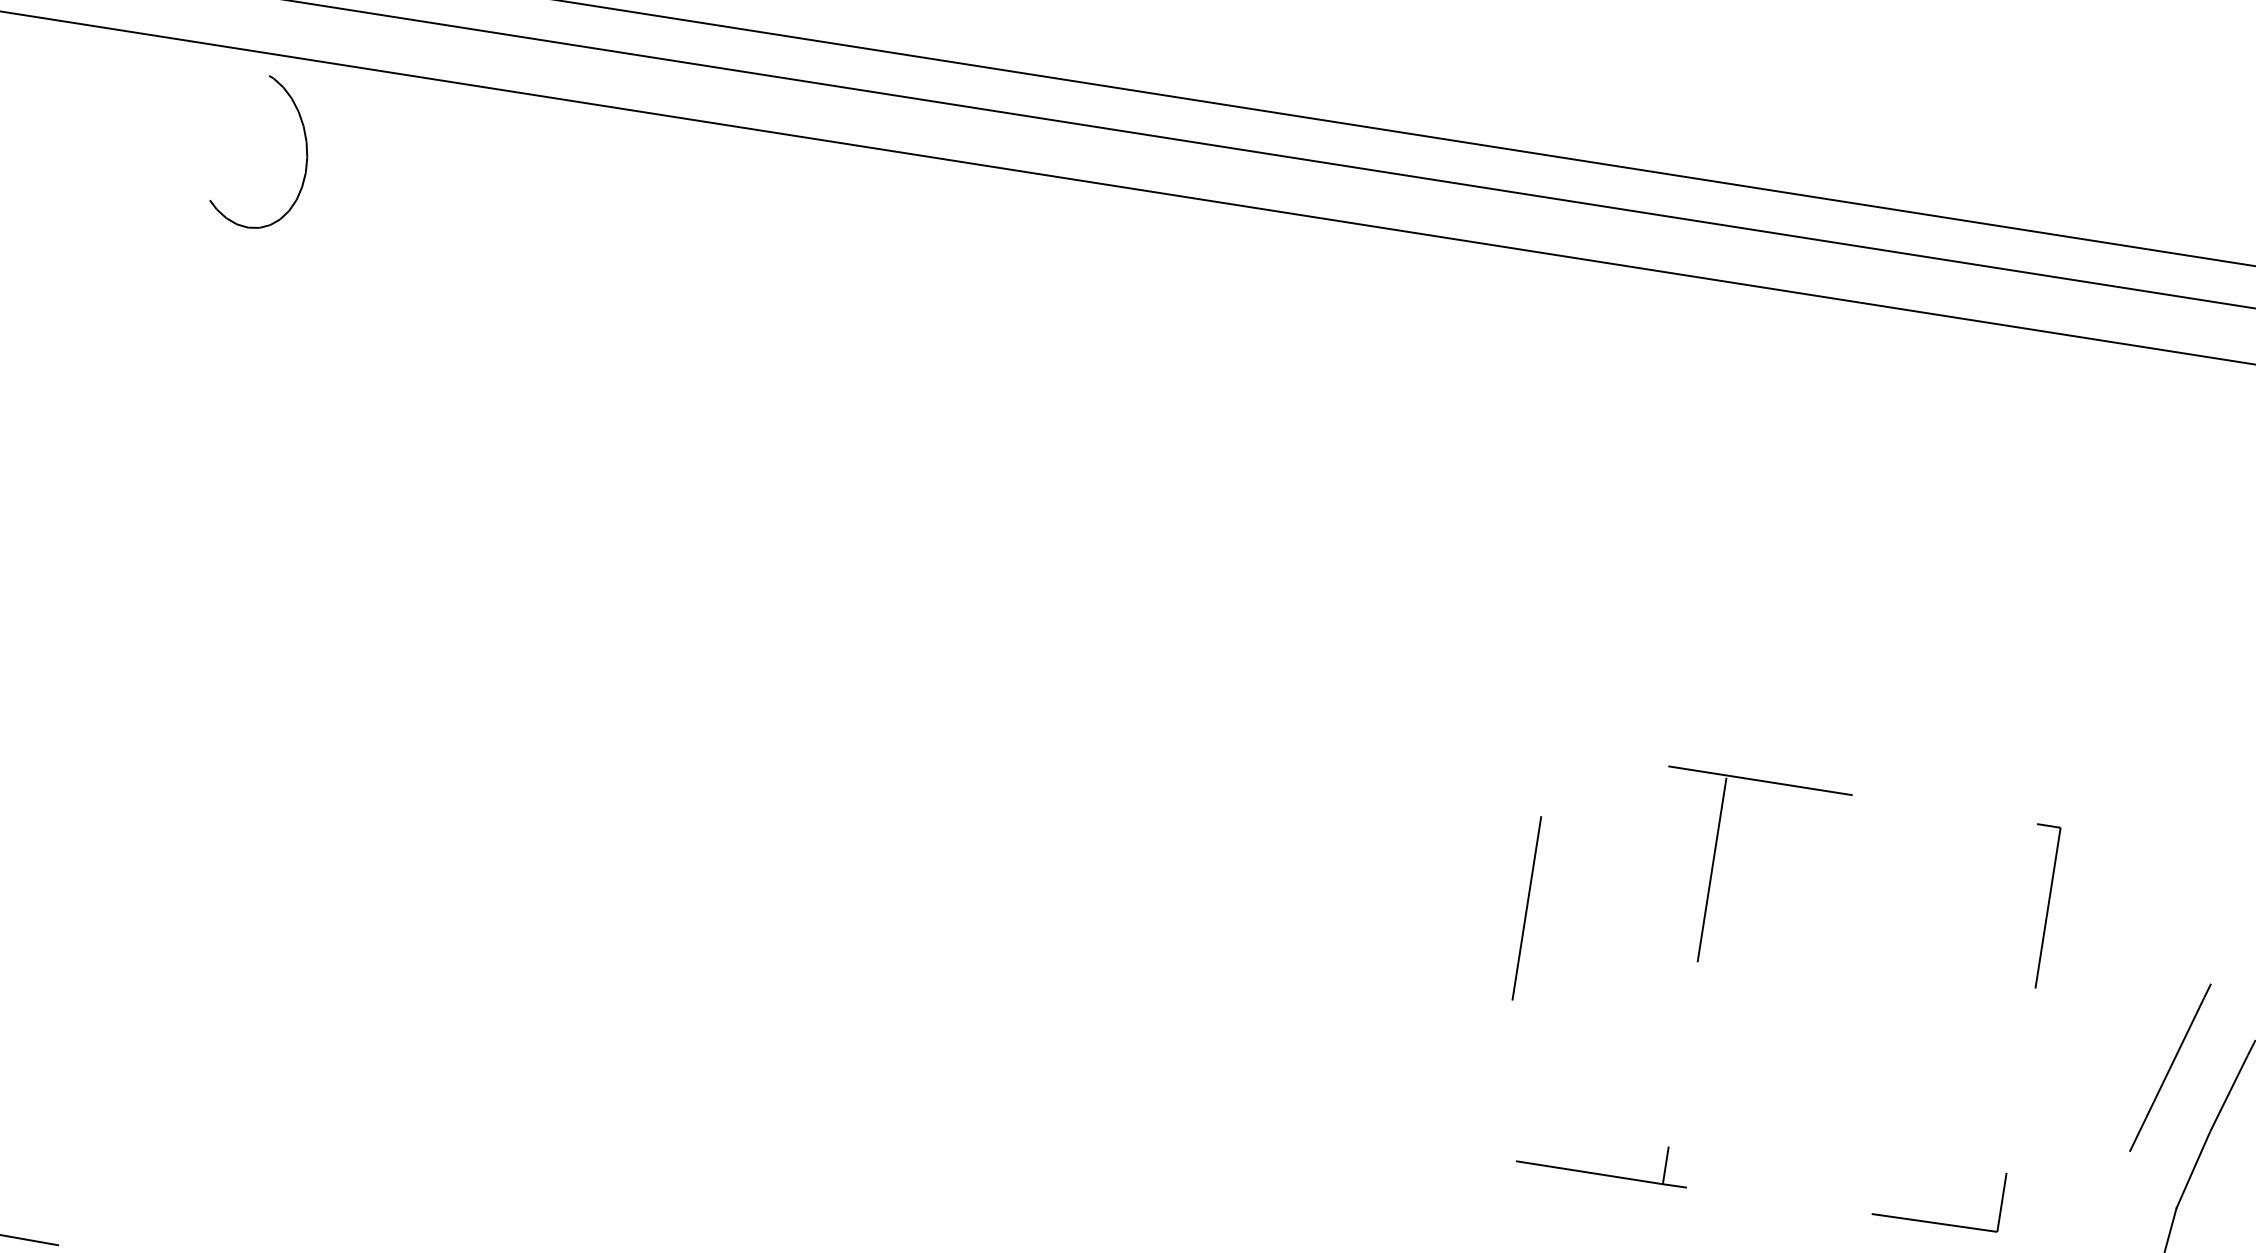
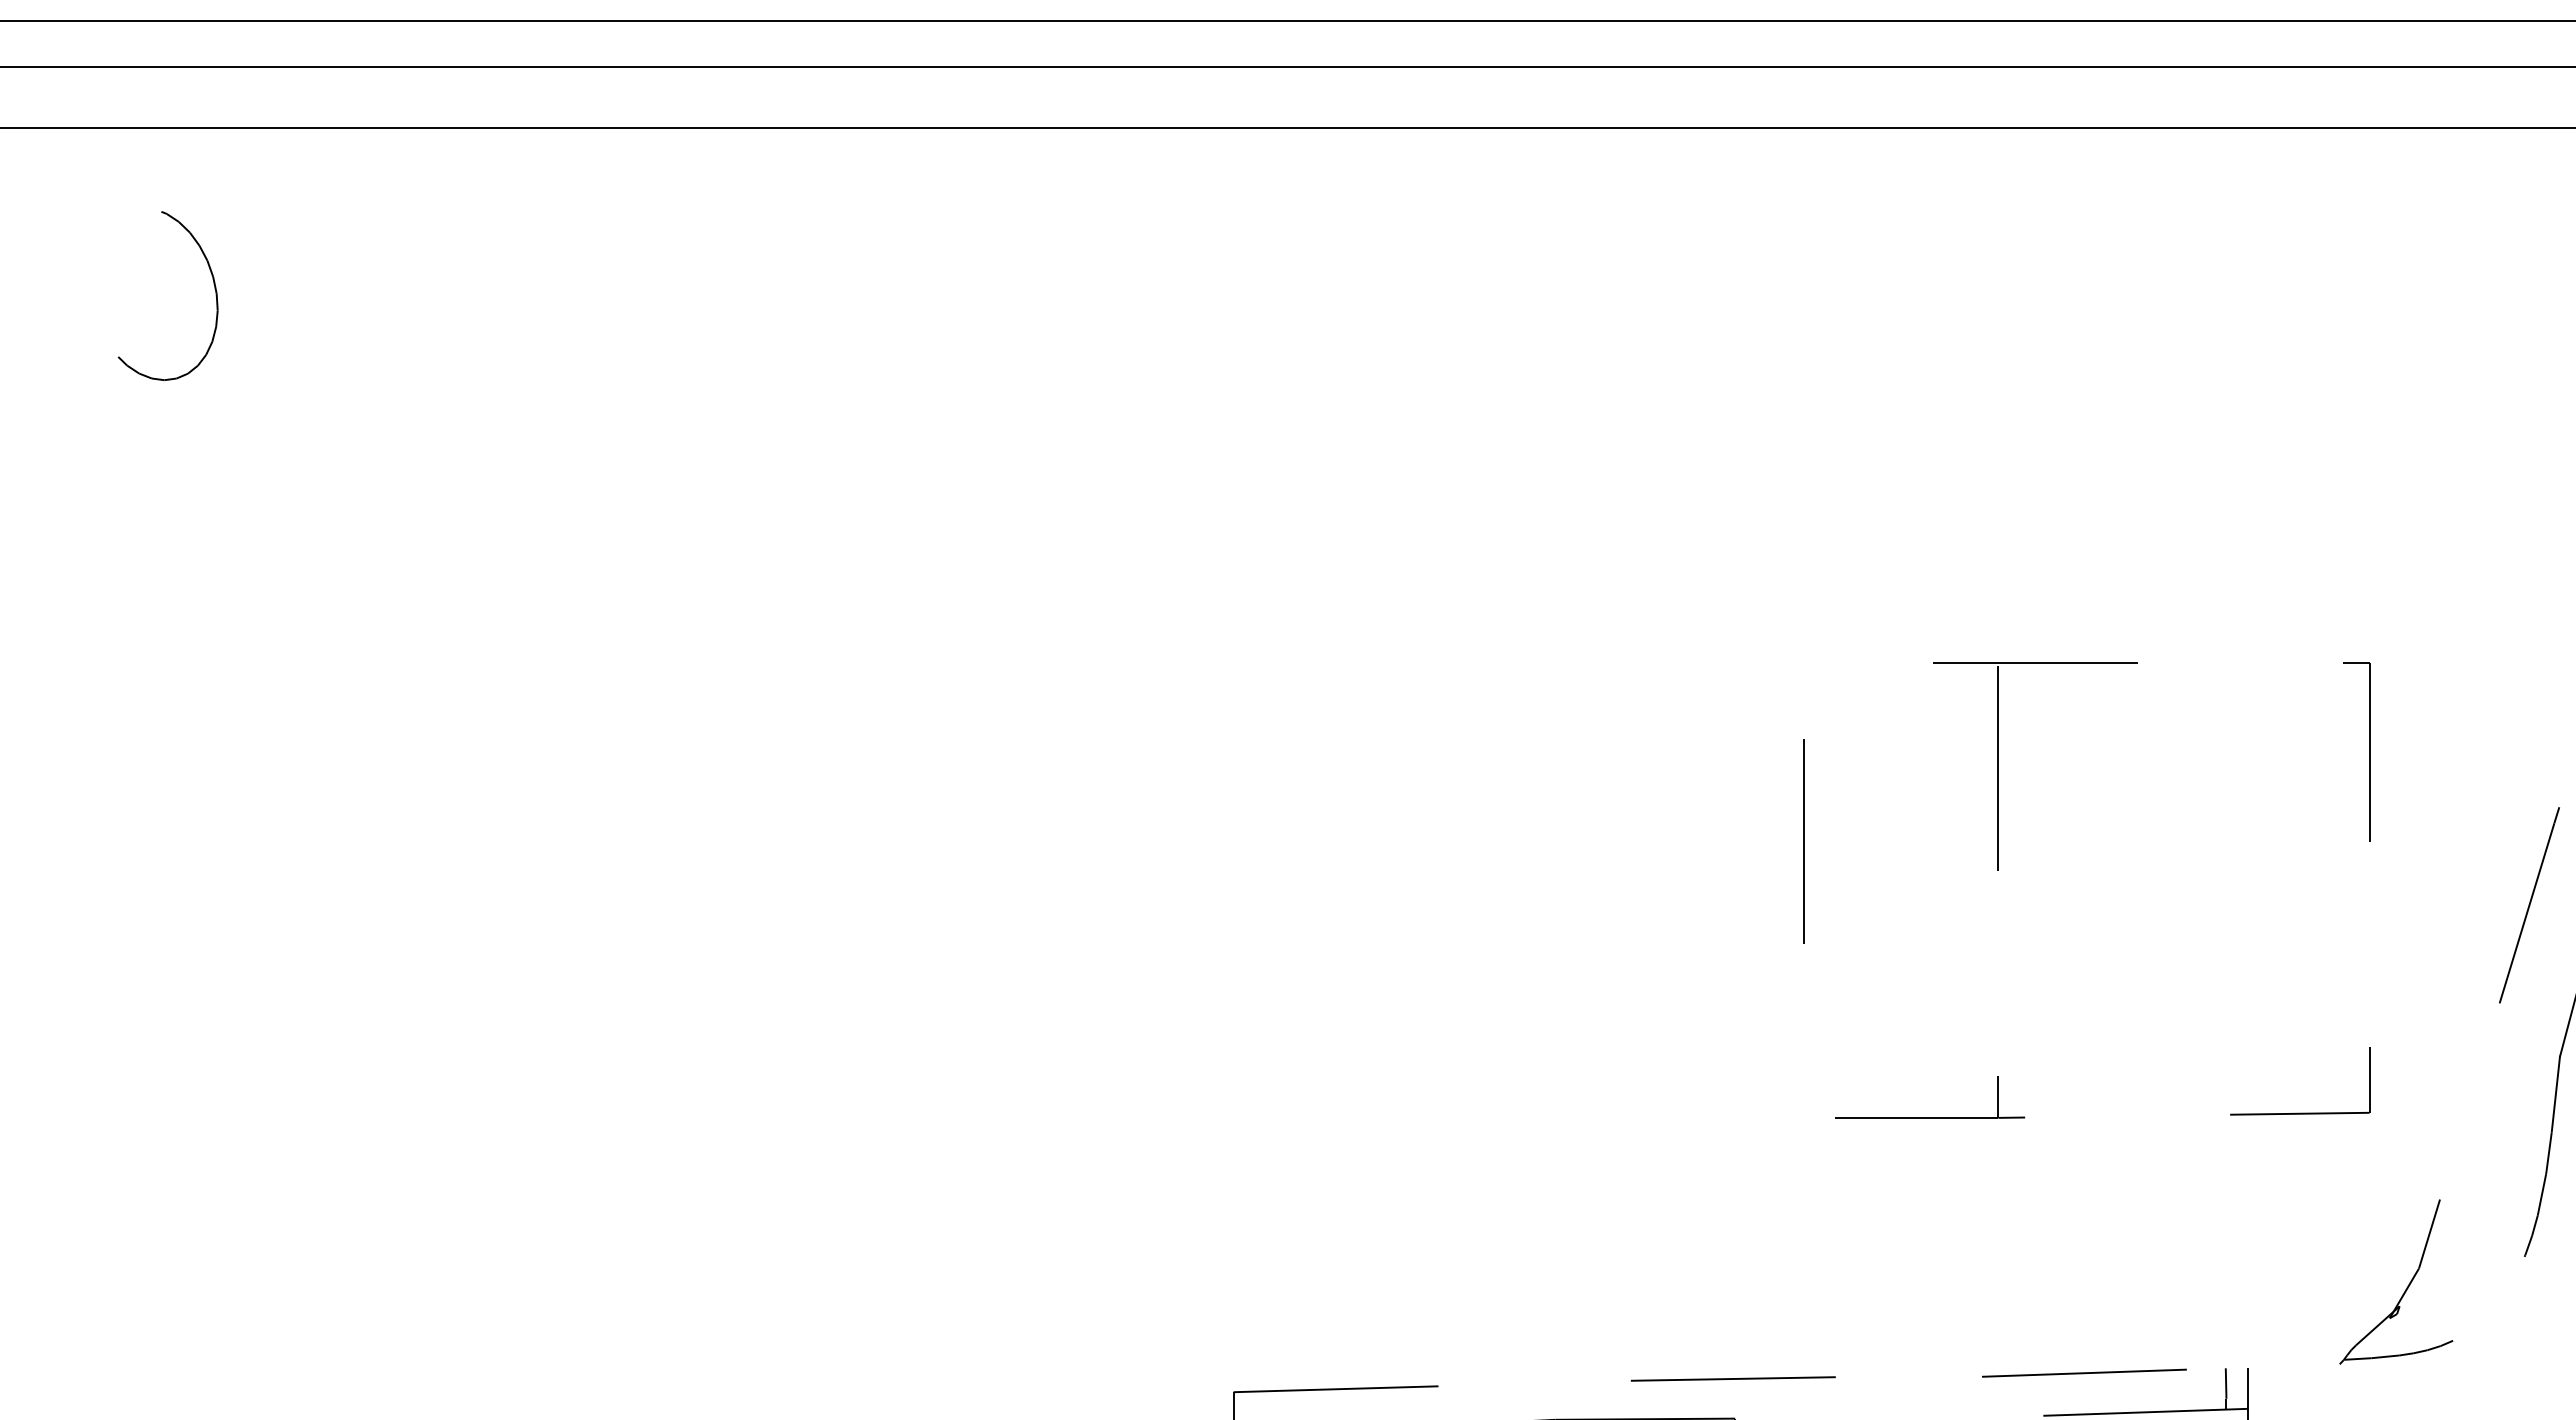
part: (305, 148) -> (213, 284), moved

